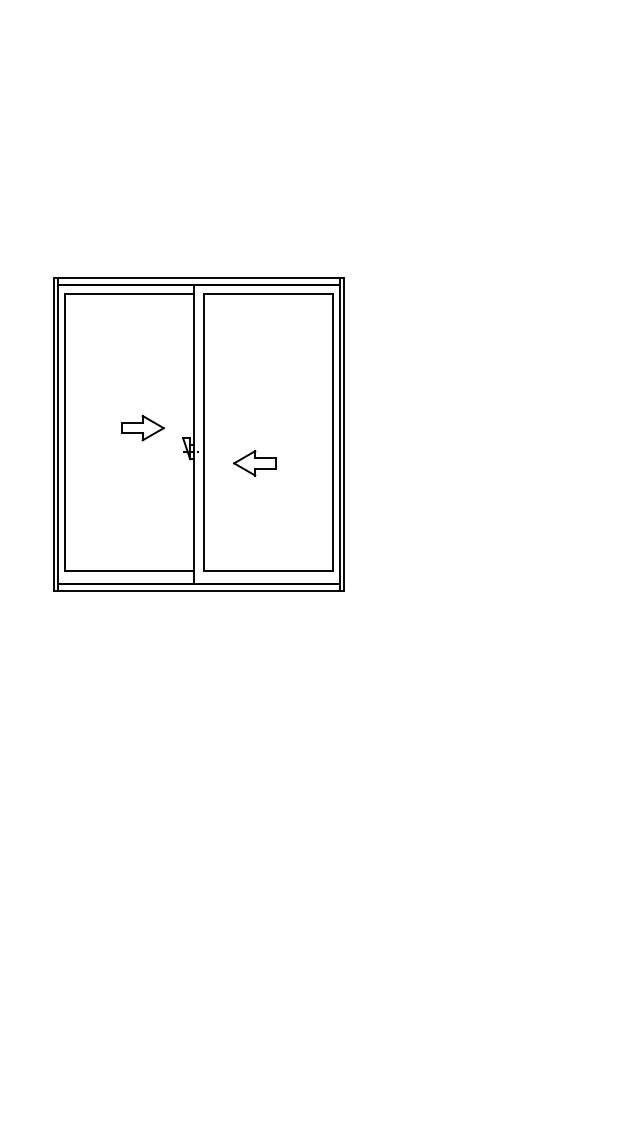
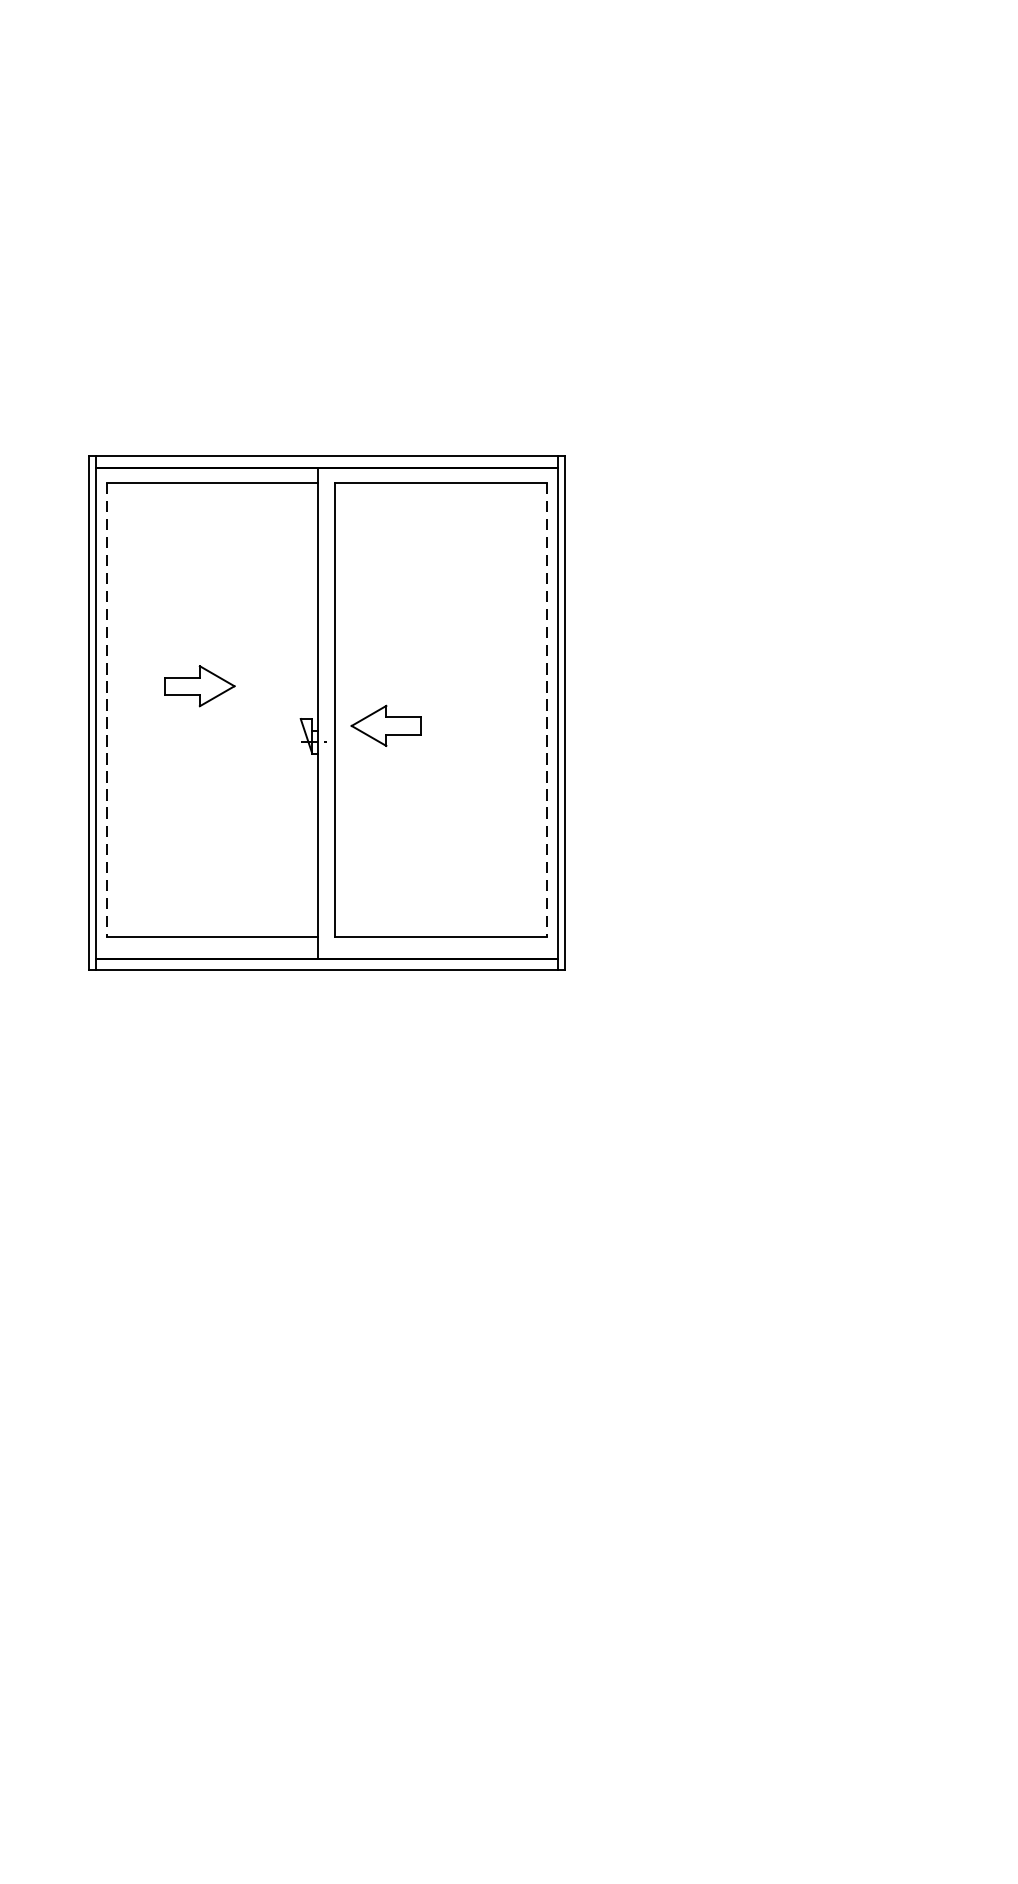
part: (142, 427) -> (199, 685), moved
line: (64, 433) -> (106, 711), solid -> dashed
line: (333, 433) -> (547, 711), solid -> dashed
part: (254, 463) -> (385, 726), moved

